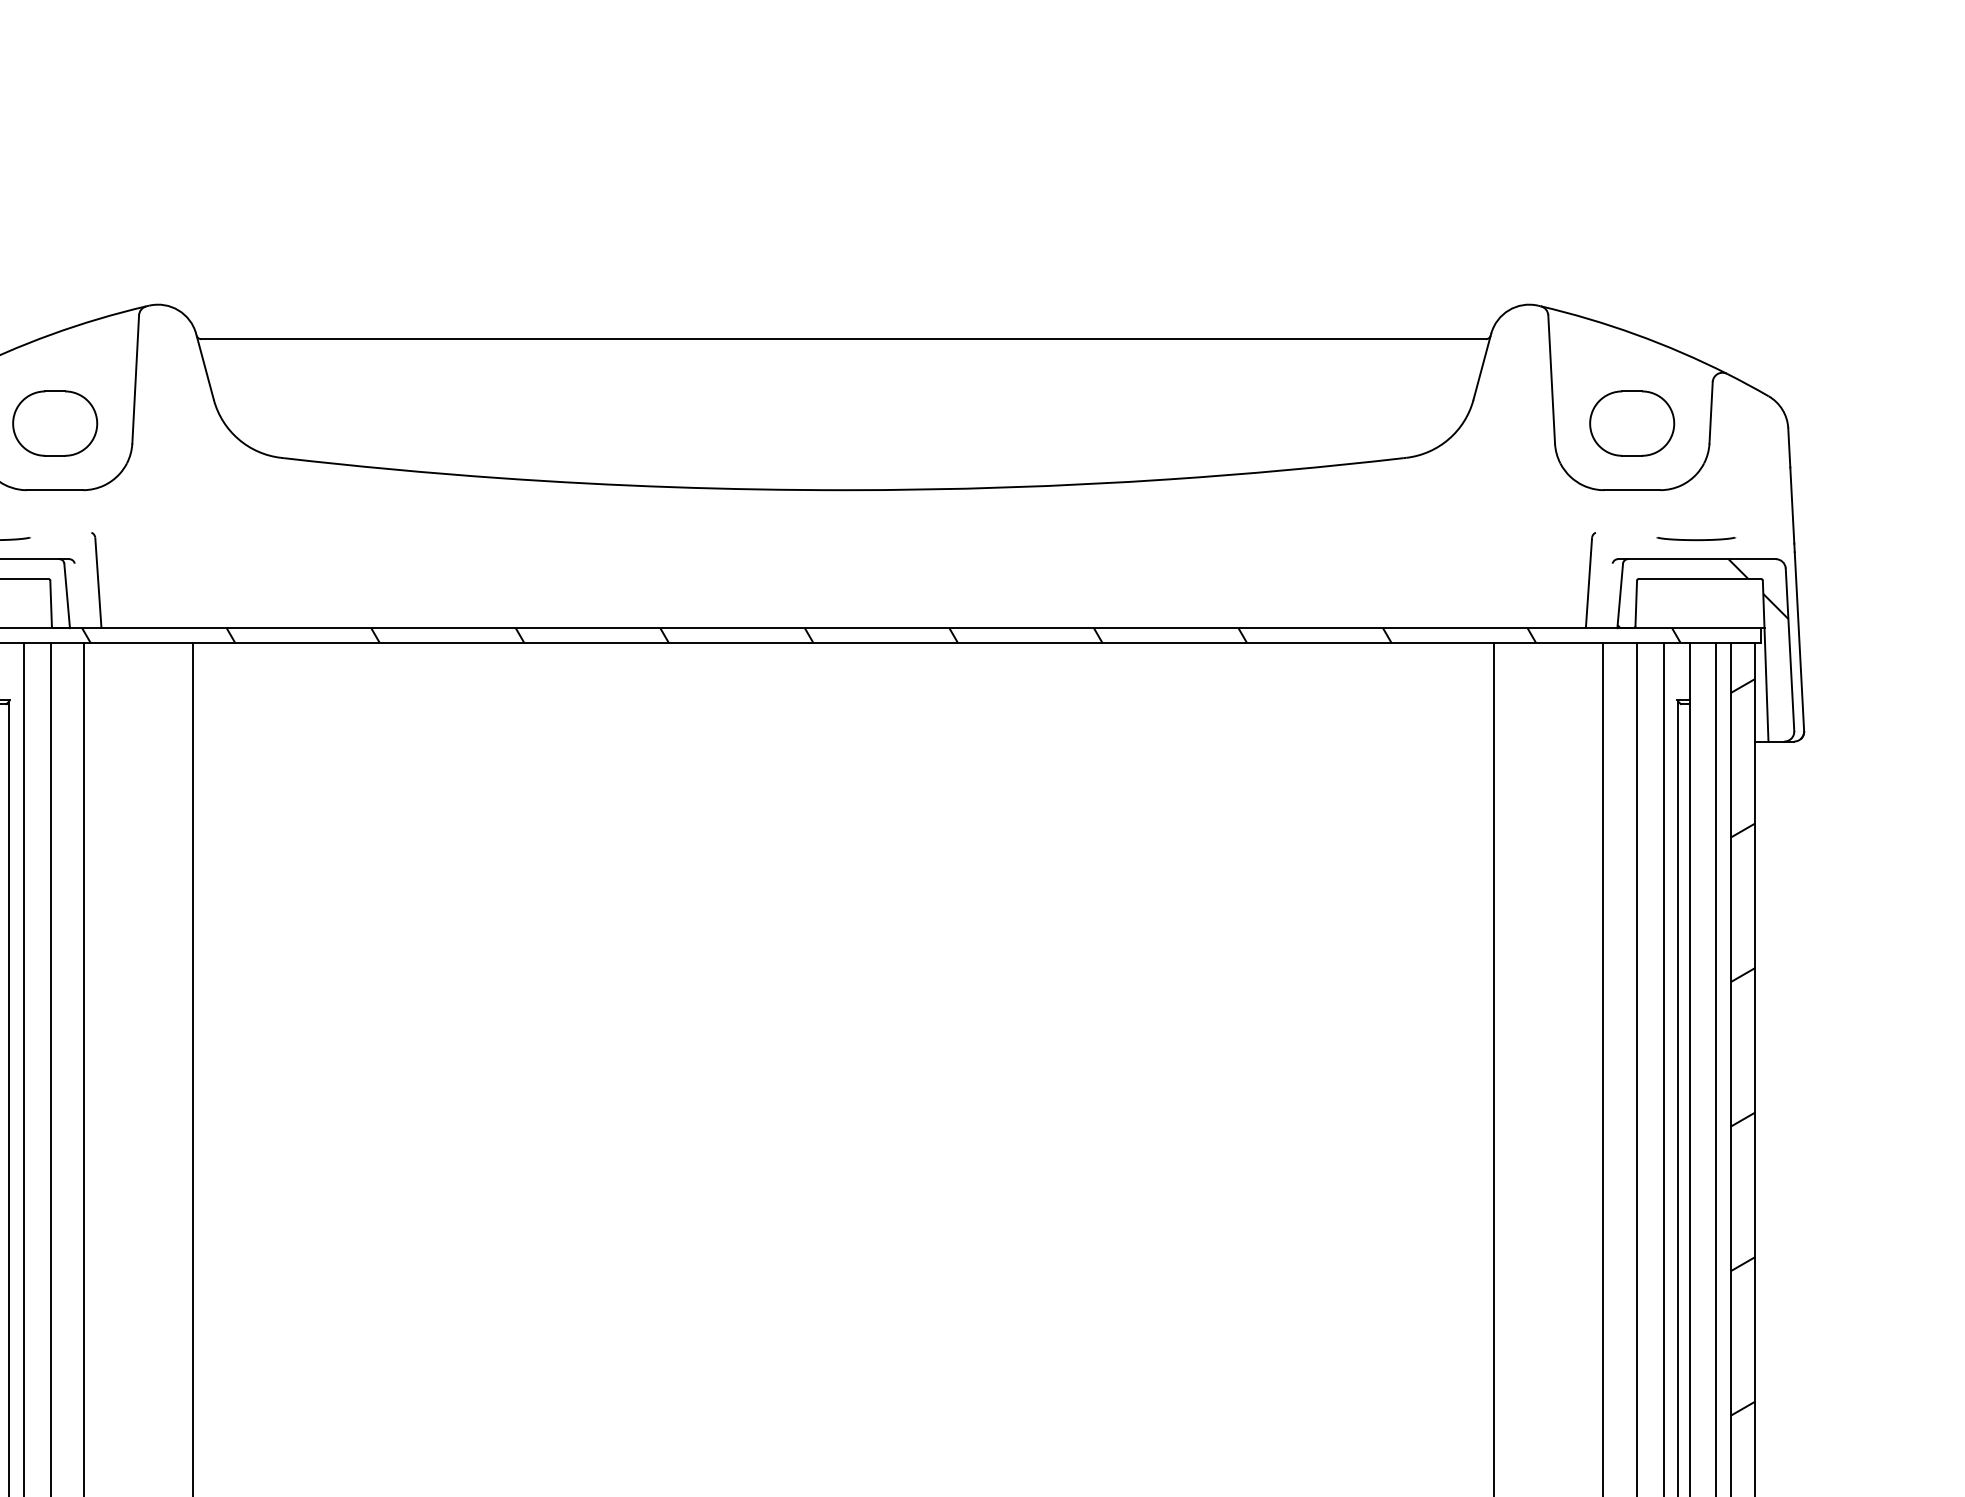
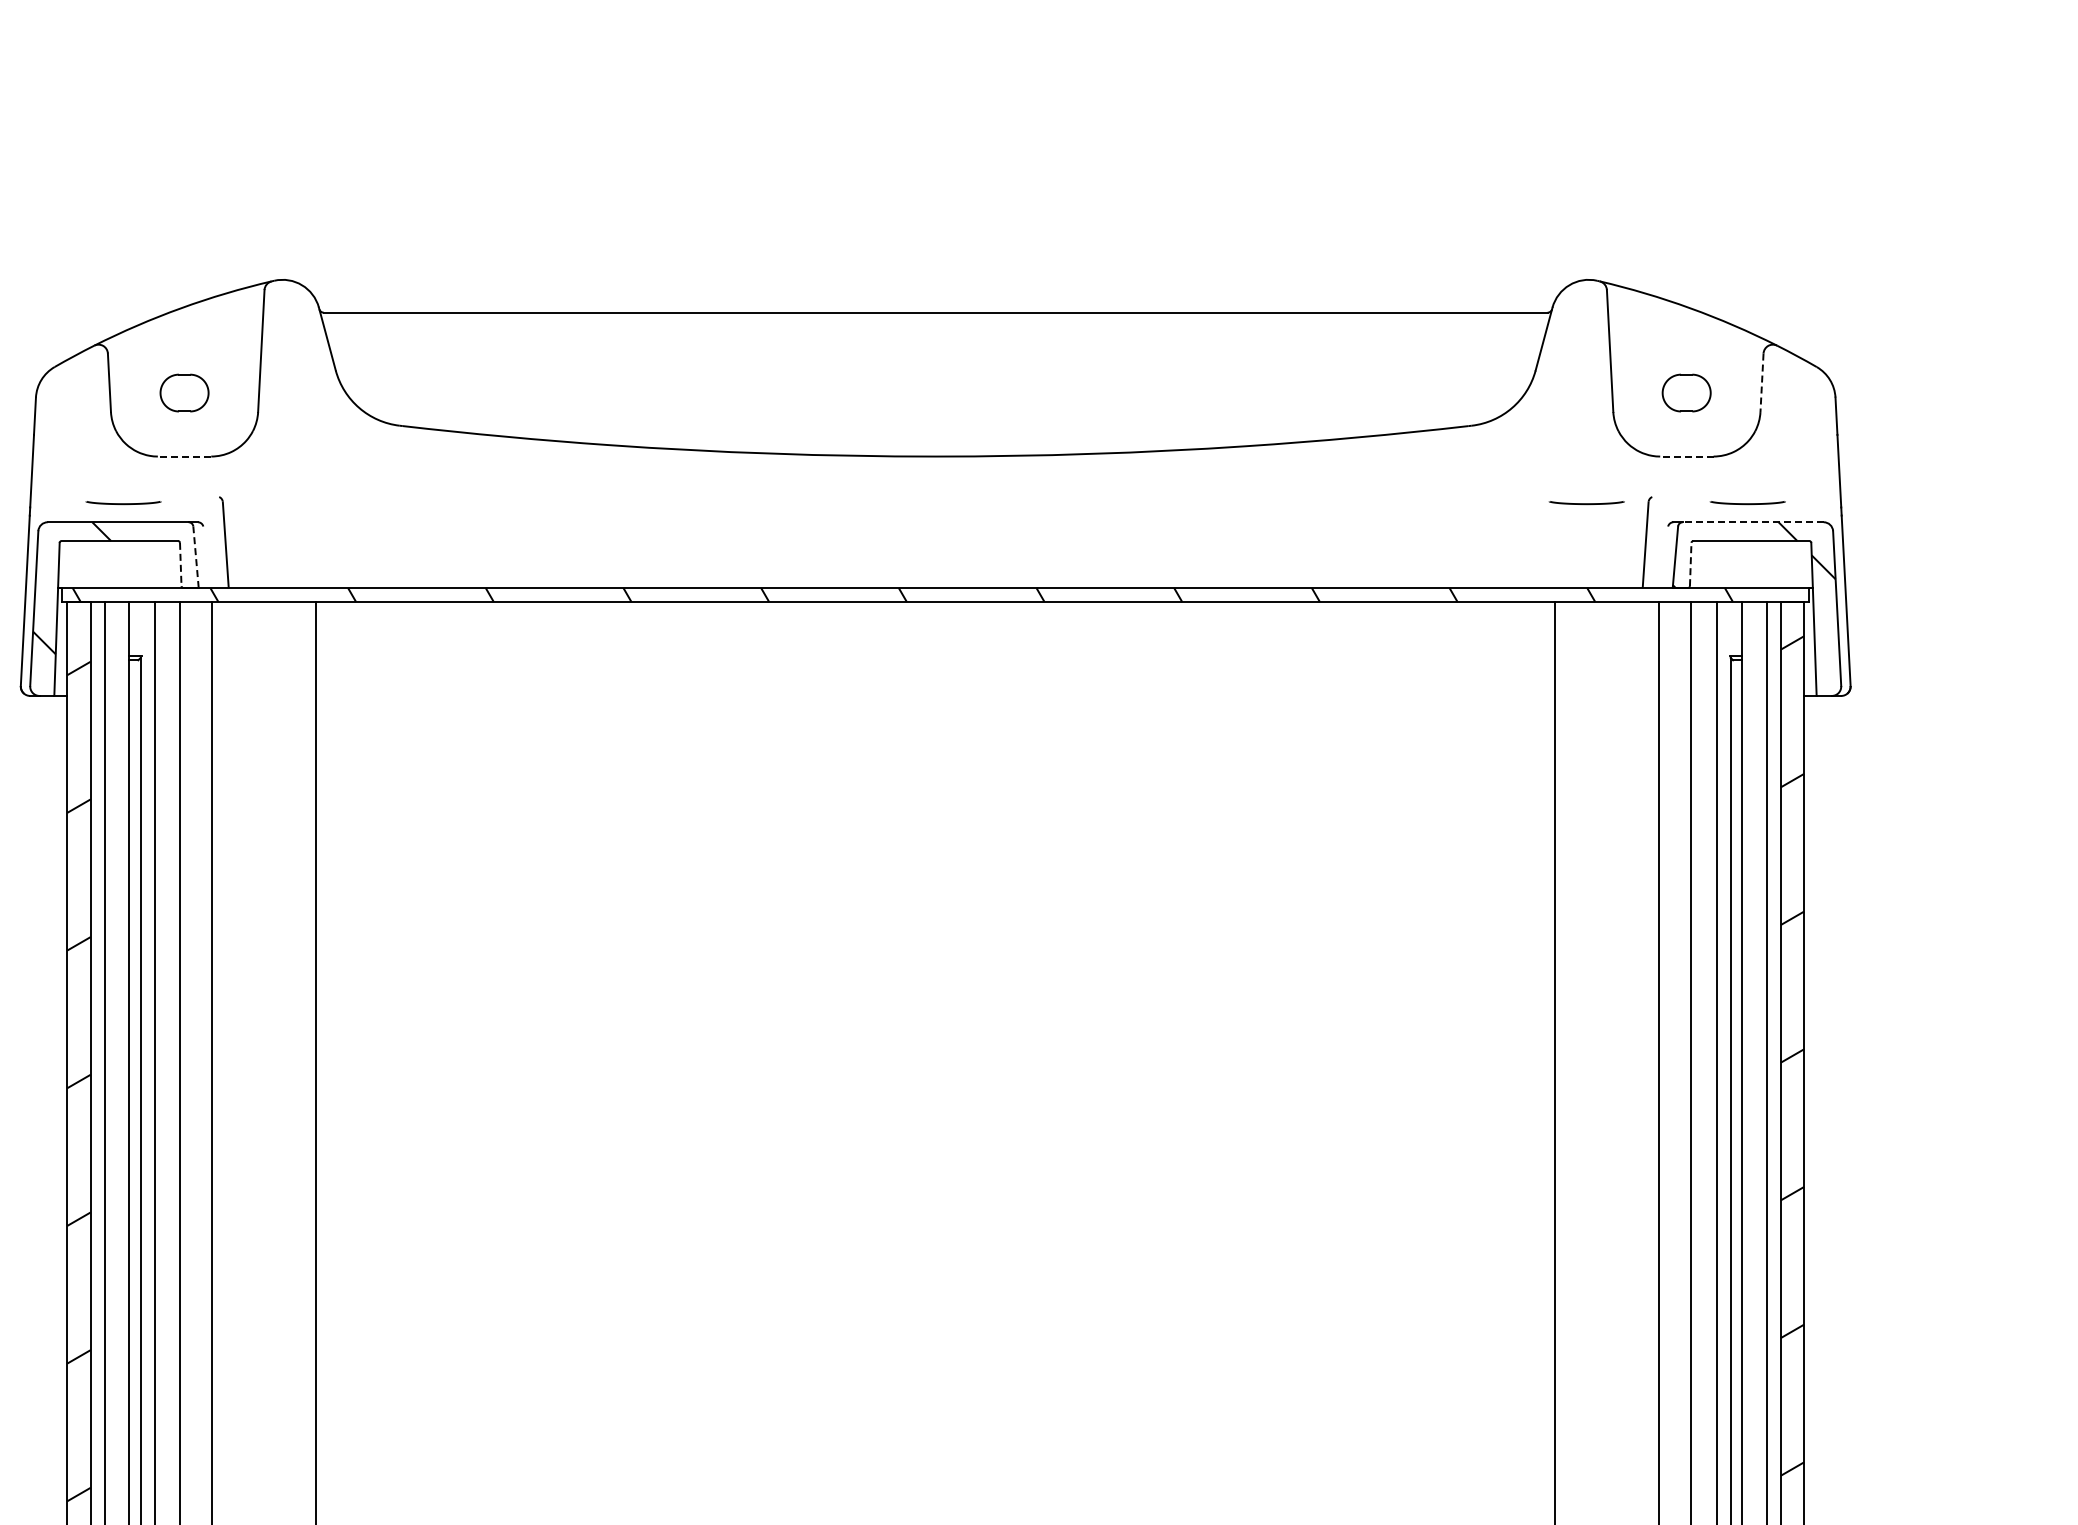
line: (1710, 413) -> (1761, 383), solid -> dashed
part: (55, 422) -> (184, 392), size x0.6
part: (1631, 422) -> (1686, 392), size x0.6
line: (55, 490) -> (184, 456), solid -> dashed
line: (1631, 490) -> (1686, 456), solid -> dashed
curve: (1526, 539) -> (1586, 503), added
line: (1701, 559) -> (1752, 522), solid -> dashed
line: (67, 596) -> (196, 557), solid -> dashed
line: (50, 603) -> (180, 564), solid -> dashed
line: (1636, 603) -> (1690, 564), solid -> dashed

